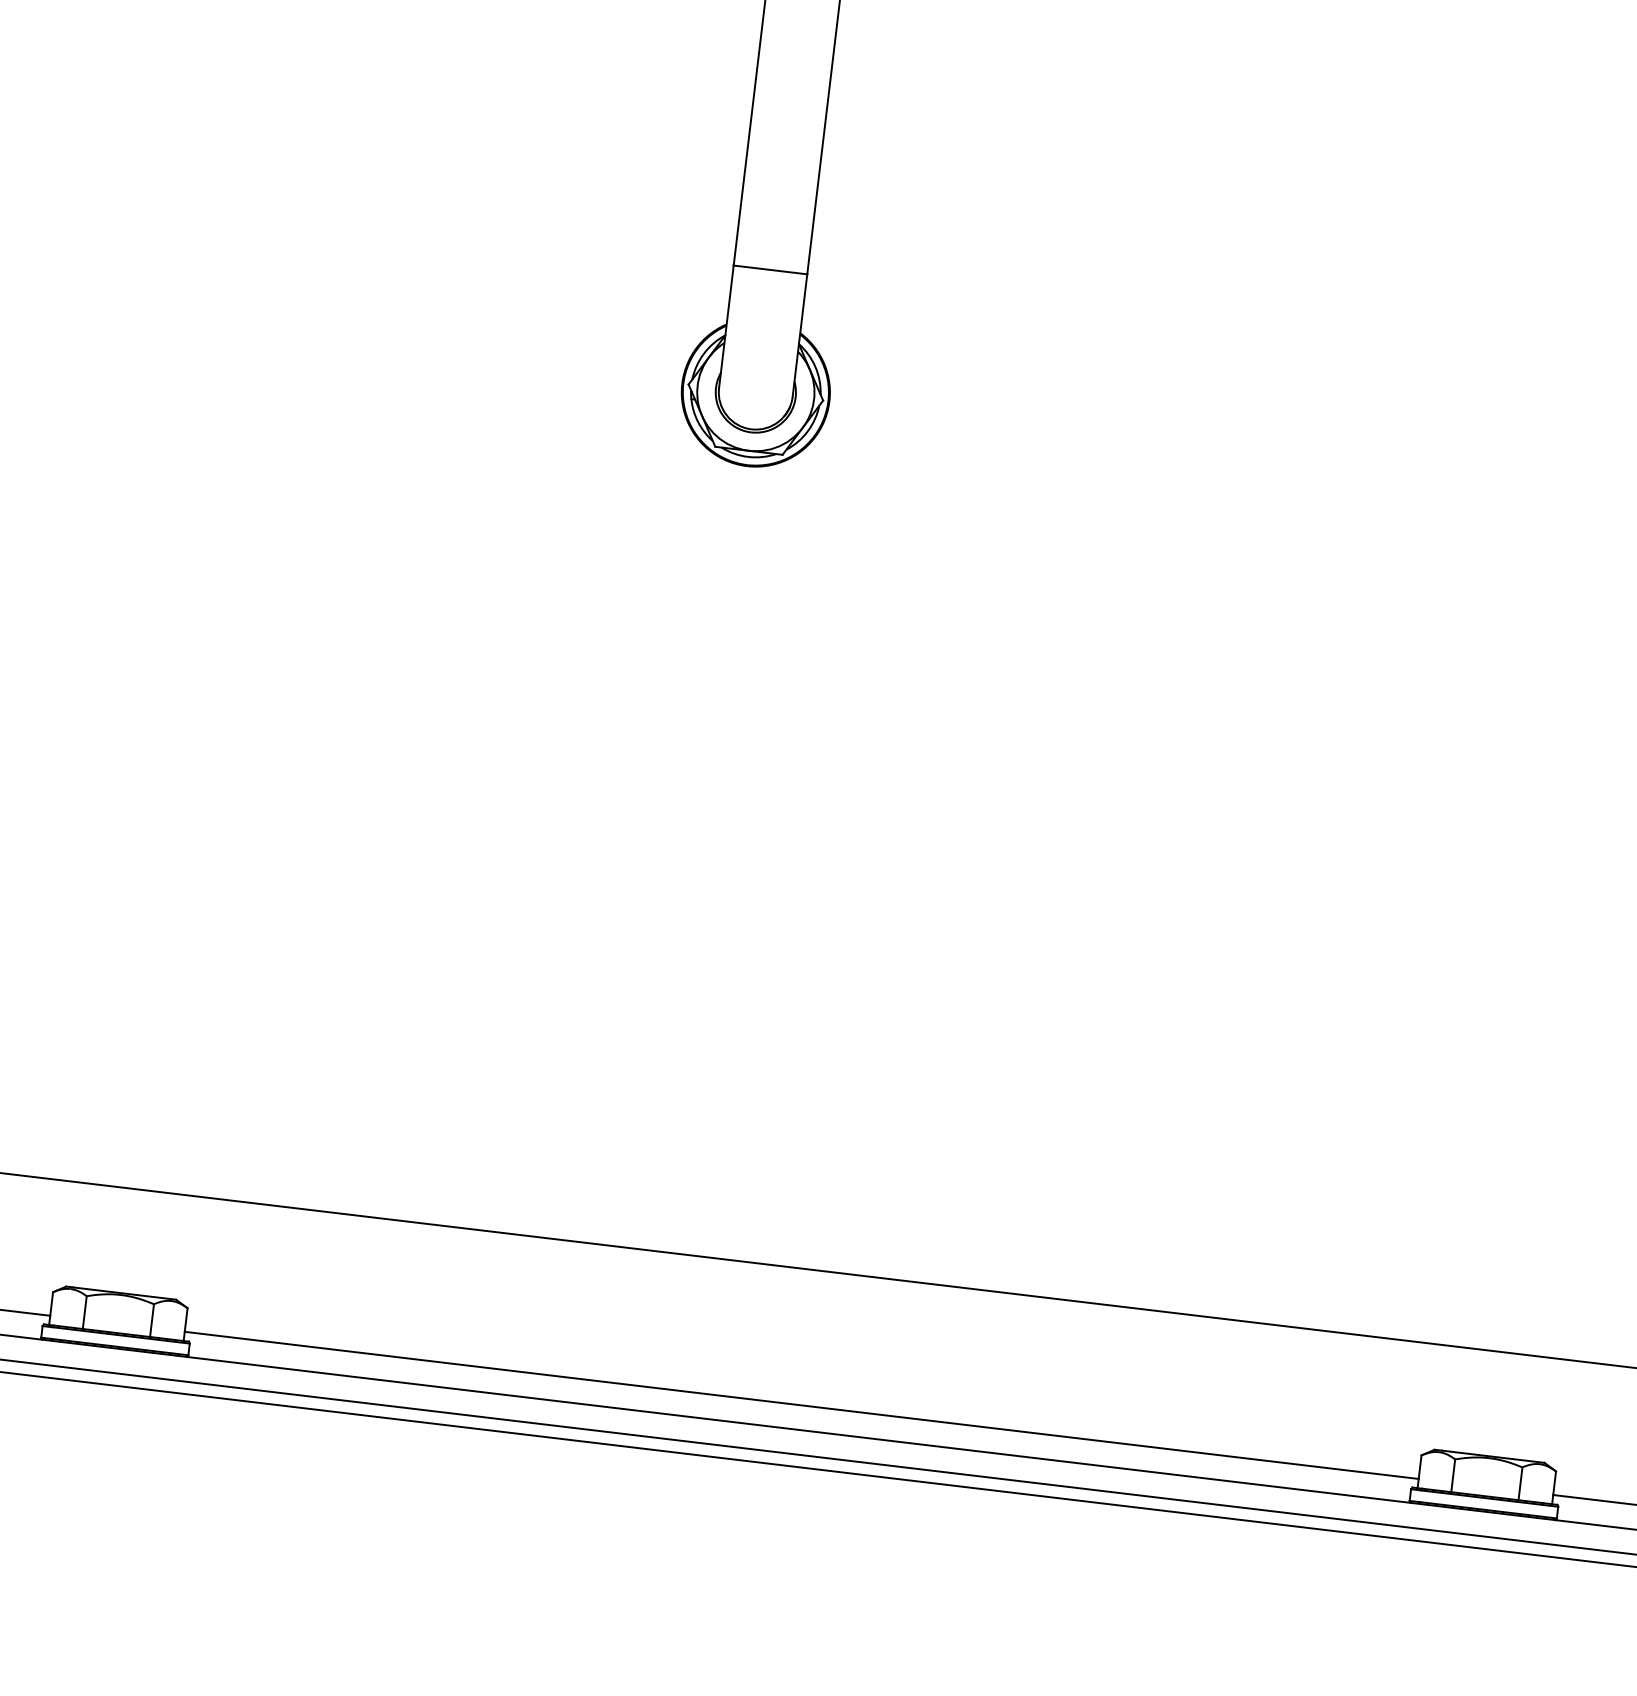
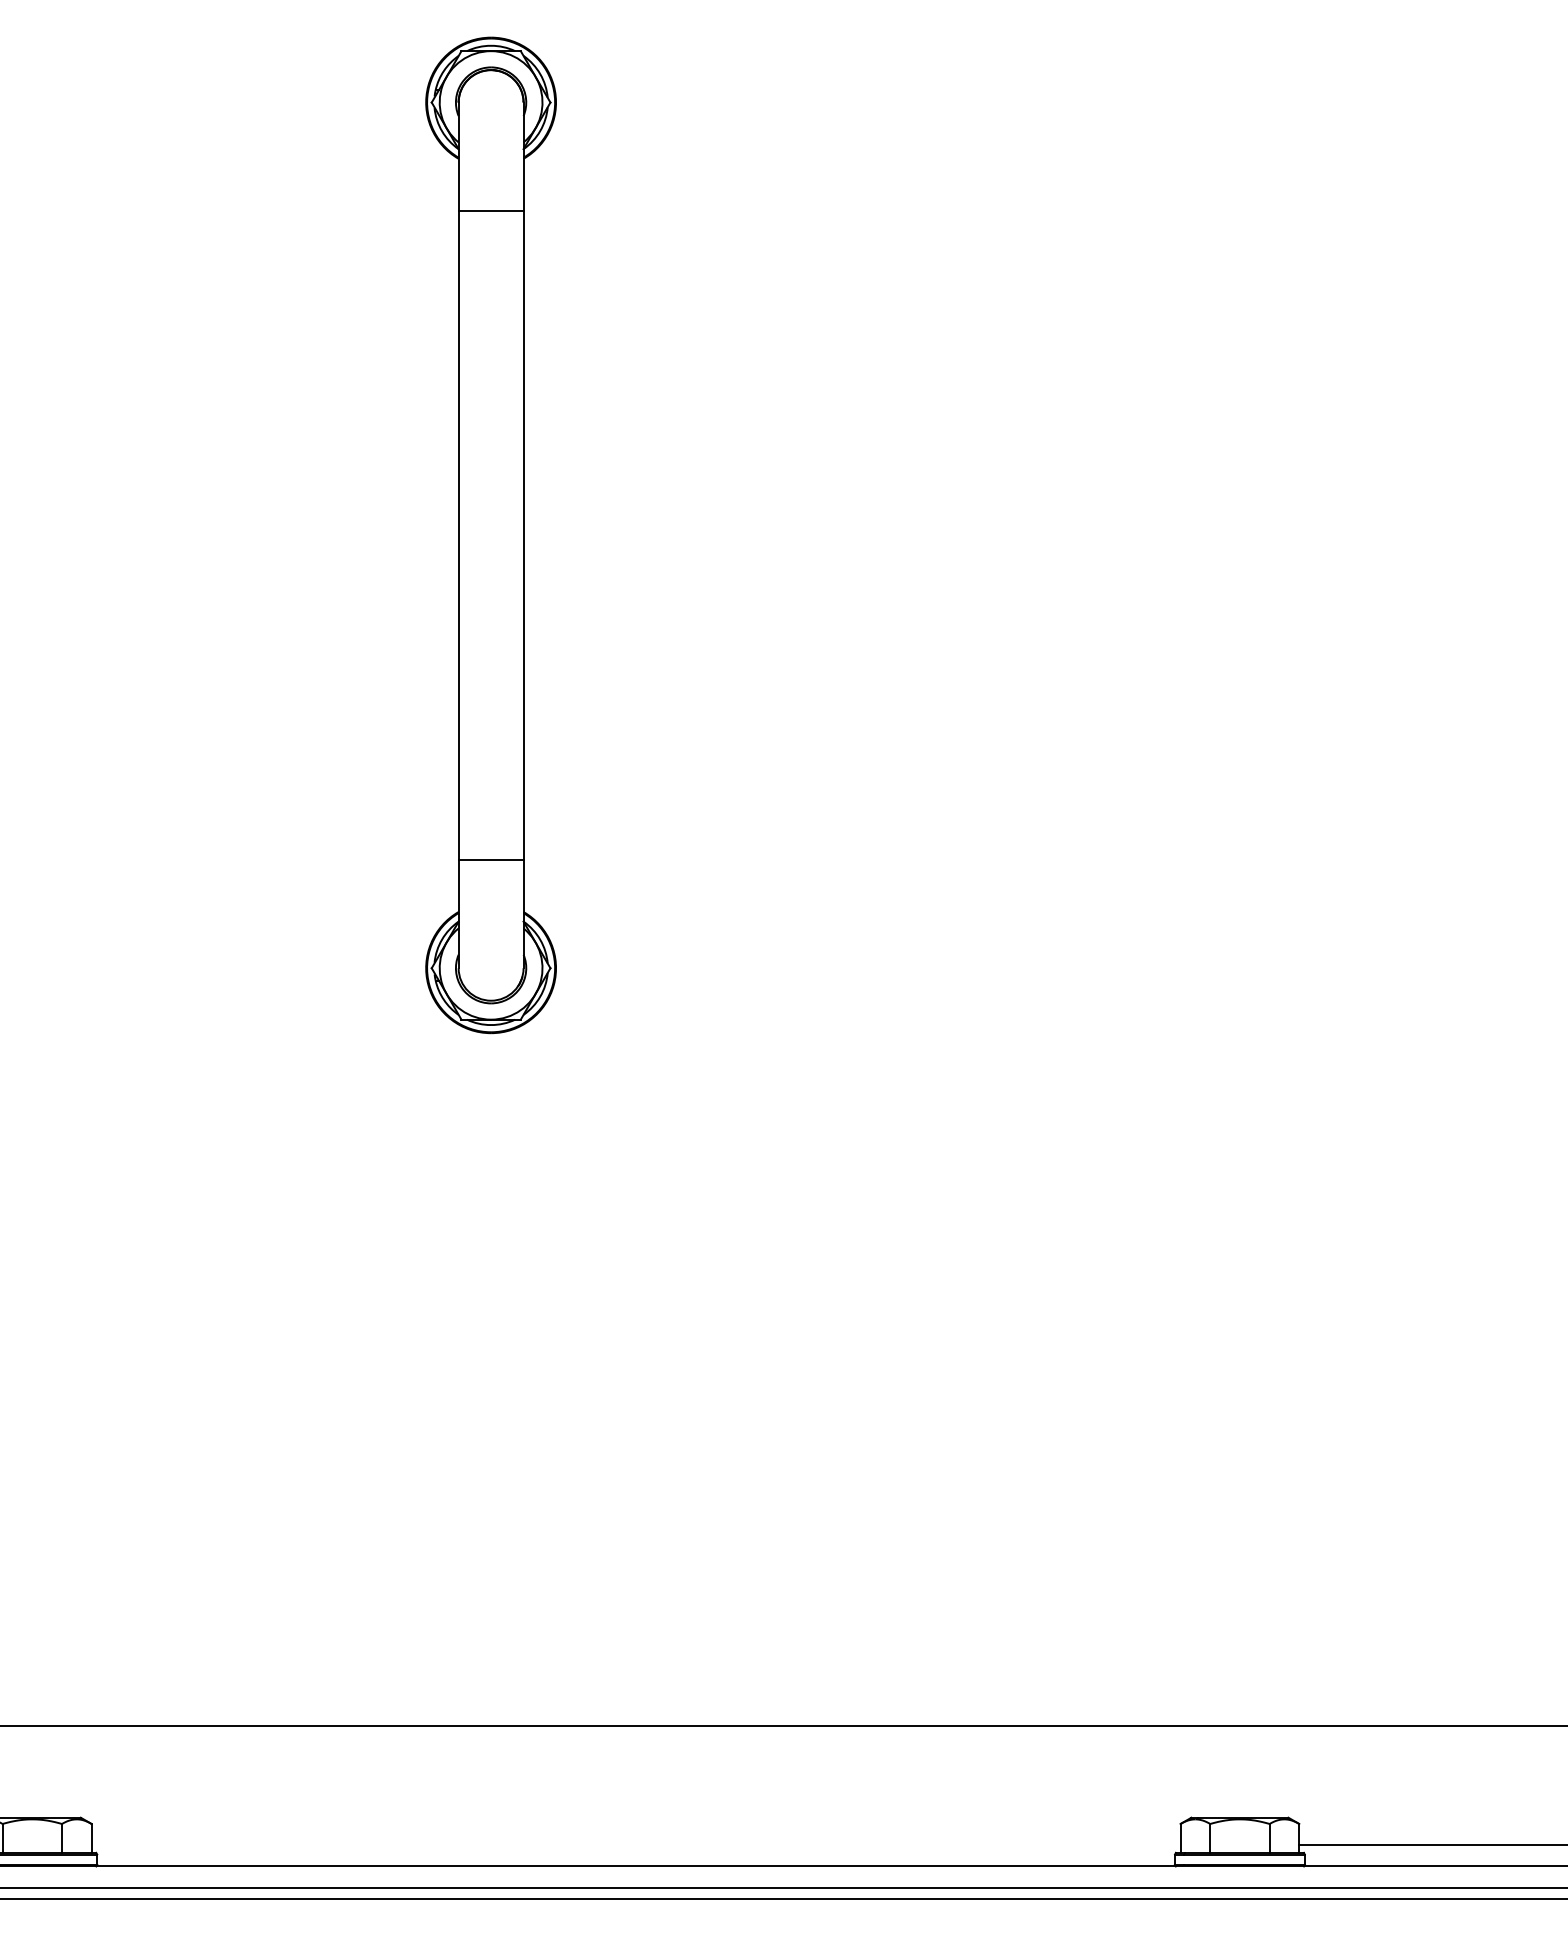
line: (801, 1405) -> (635, 1844), removed

